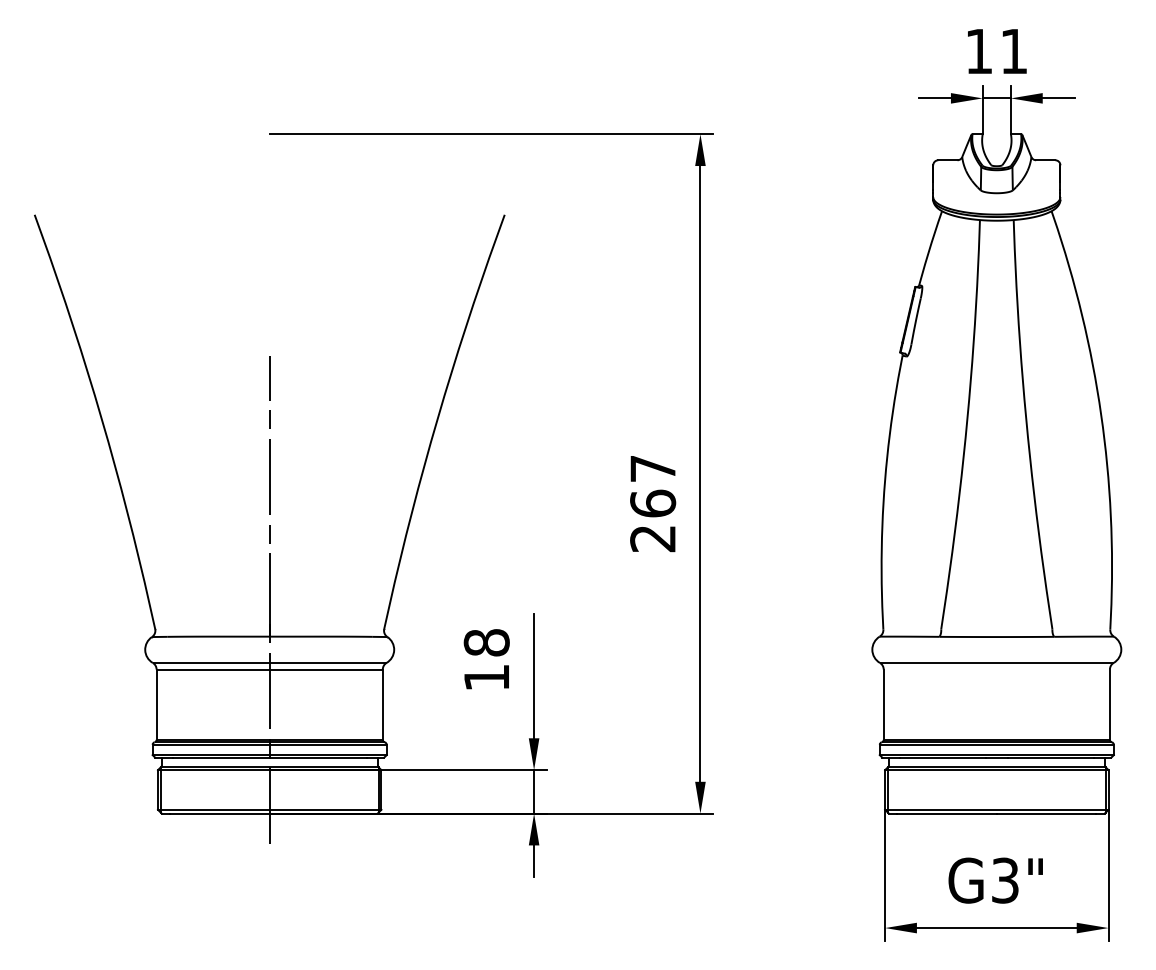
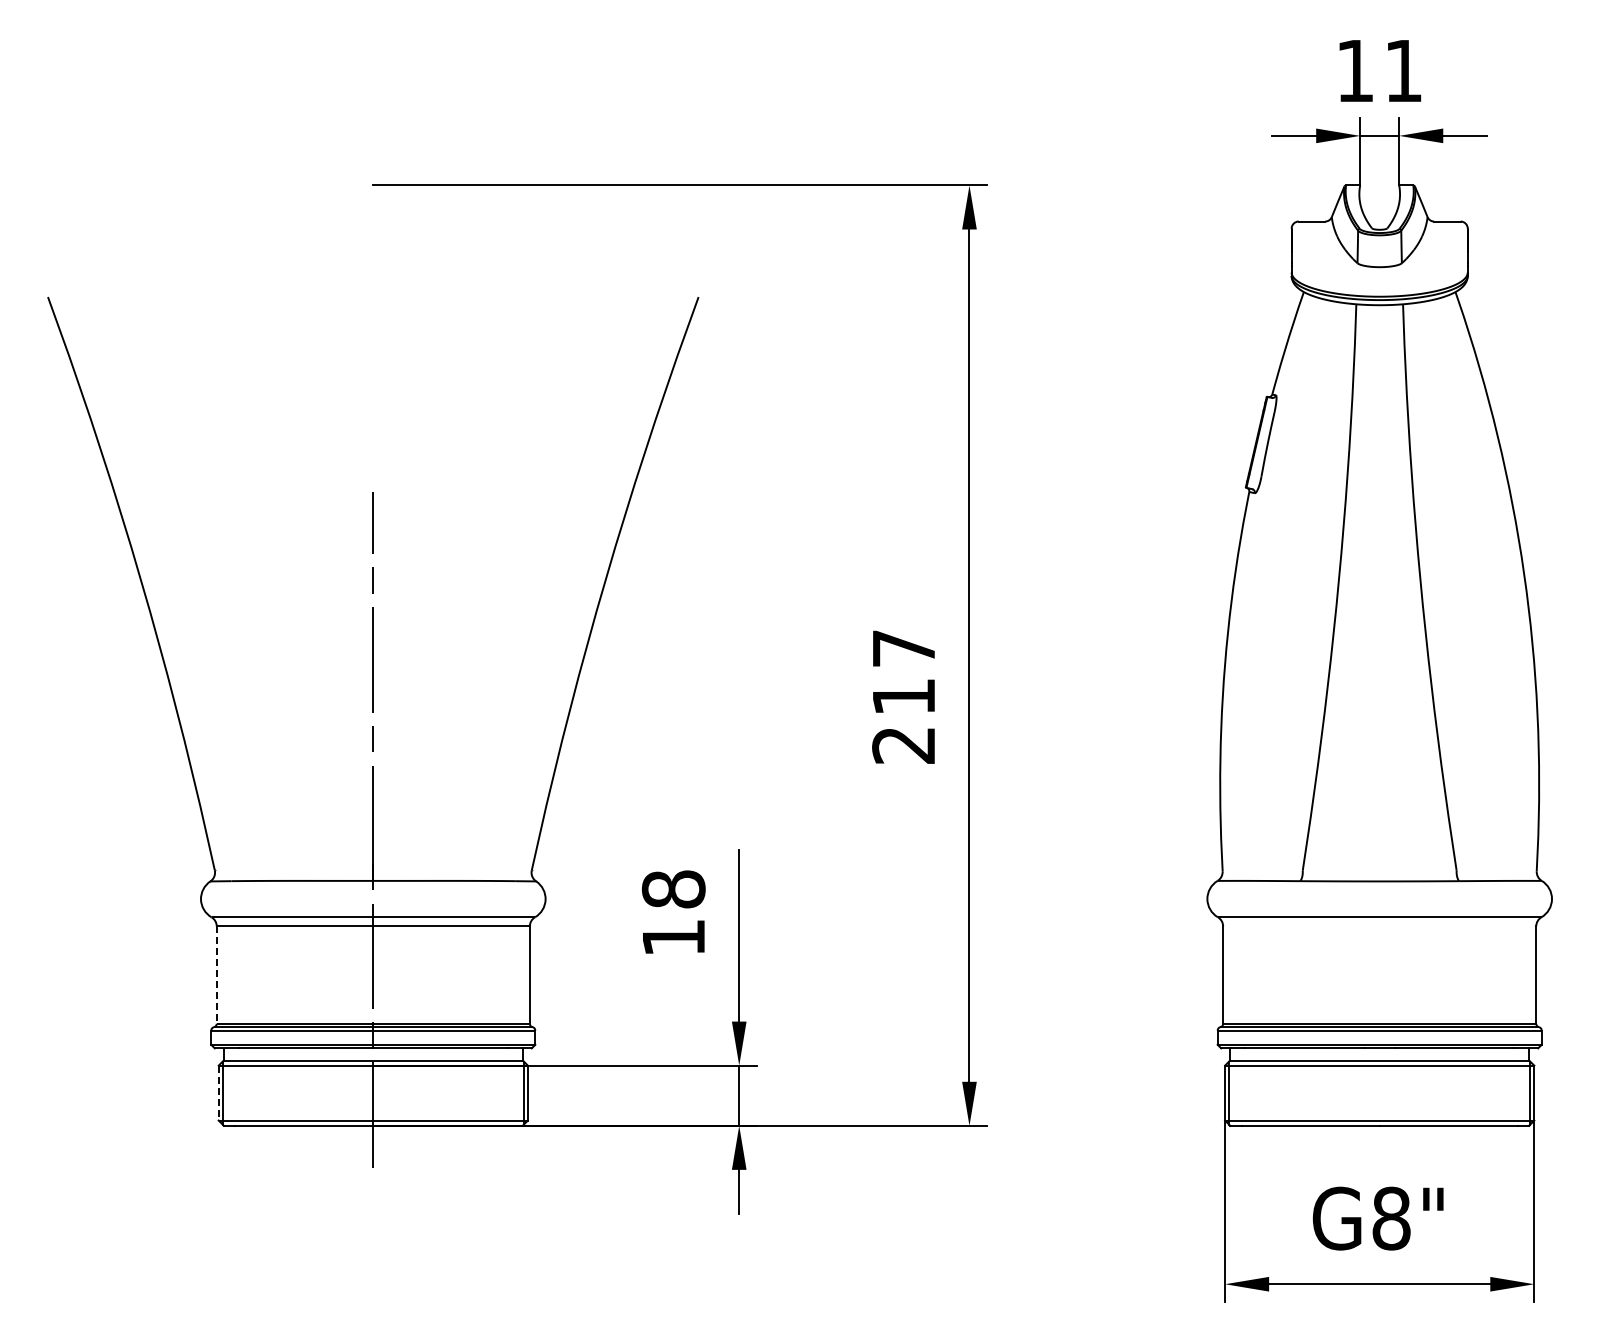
text: (652, 503) -> (903, 696), 267 -> 217
line: (156, 705) -> (216, 975), solid -> dashed
line: (157, 790) -> (218, 1093), solid -> dashed
text: (1005, 880) -> (1391, 1218), G3" -> G8"

